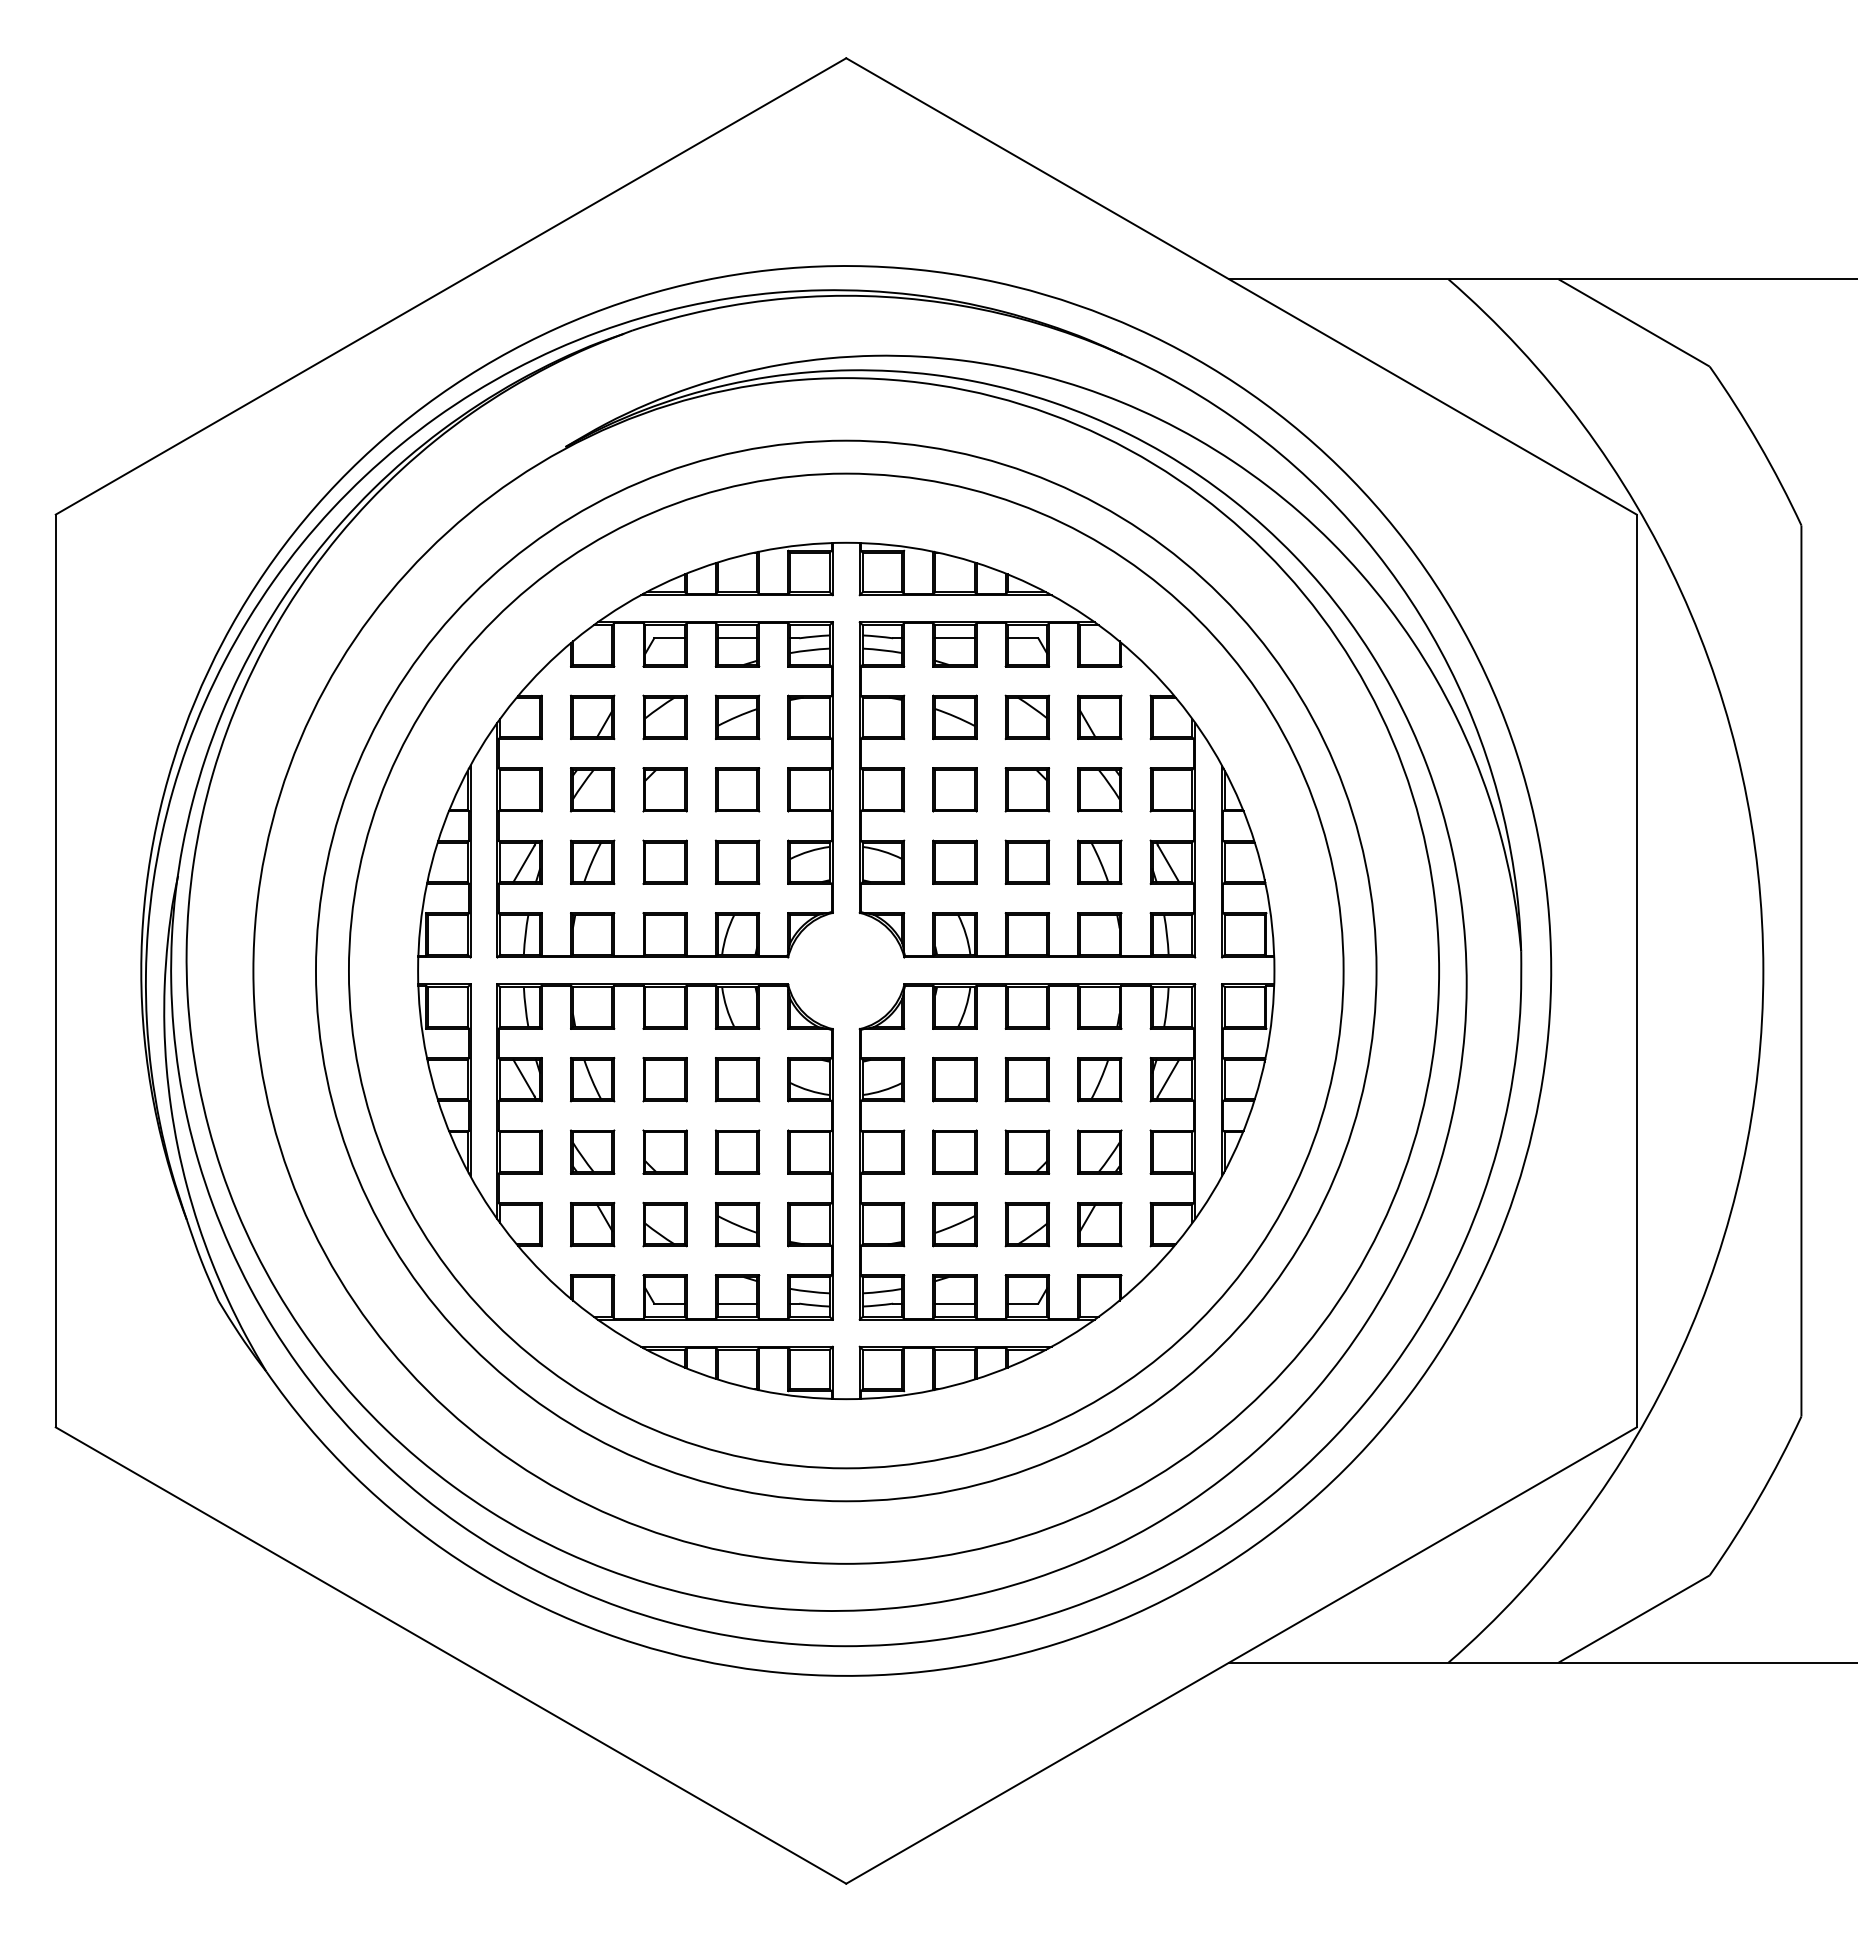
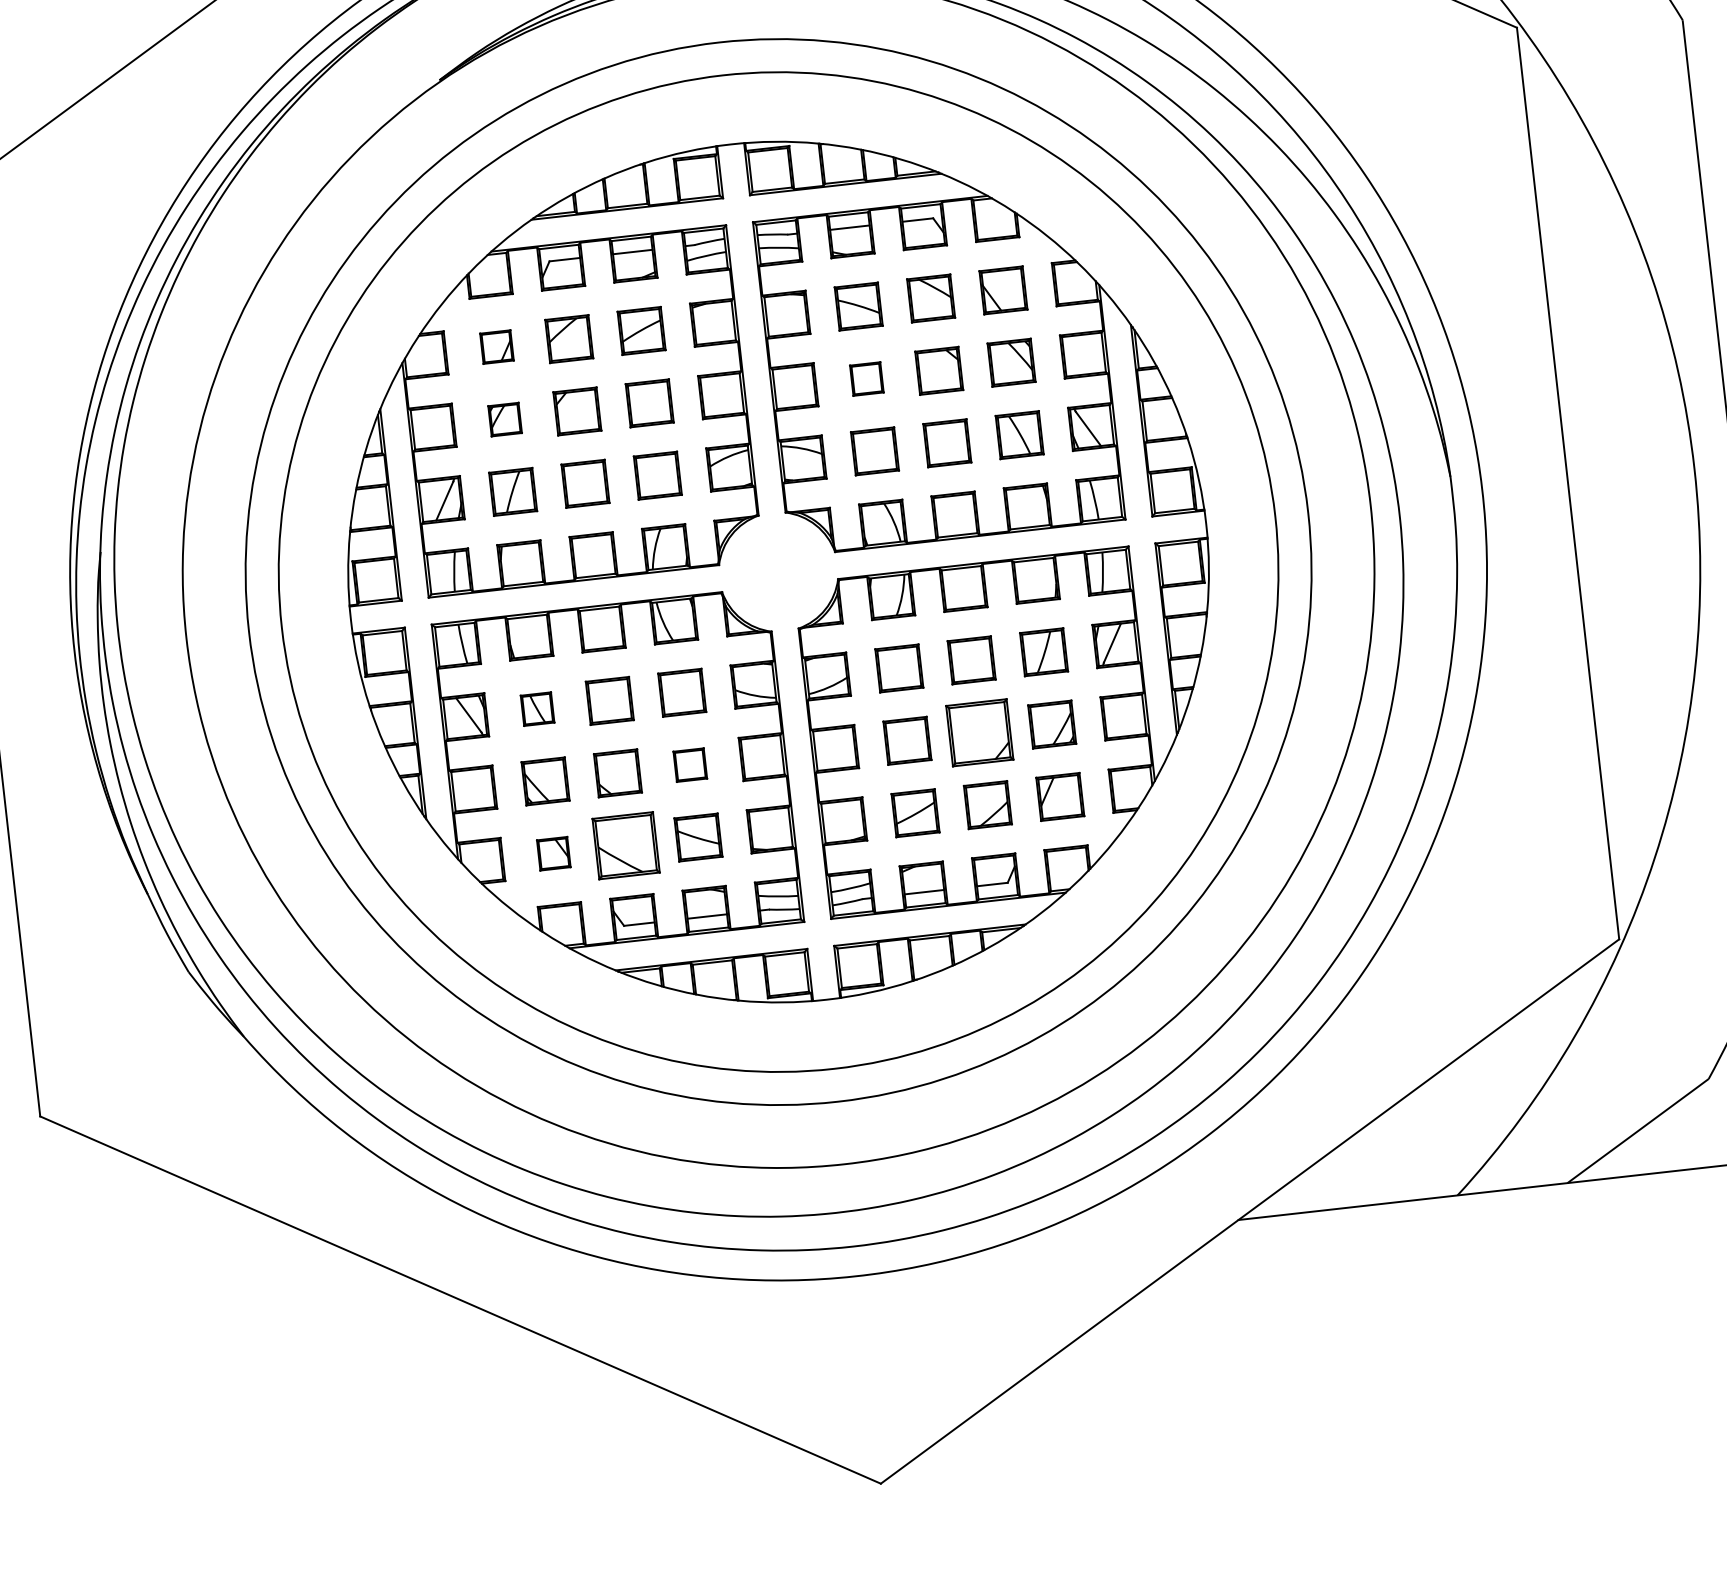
part: (592, 716) -> (496, 346), size x0.7
part: (592, 789) -> (504, 419), size x0.7
part: (954, 789) -> (866, 378), size x0.7
part: (592, 1079) -> (537, 708), size x0.7
part: (737, 1151) -> (690, 764), size x0.7
part: (1027, 1151) -> (979, 732), size x1.4
part: (592, 1224) -> (553, 853), size x0.7
part: (664, 1224) -> (625, 845), size x1.4

